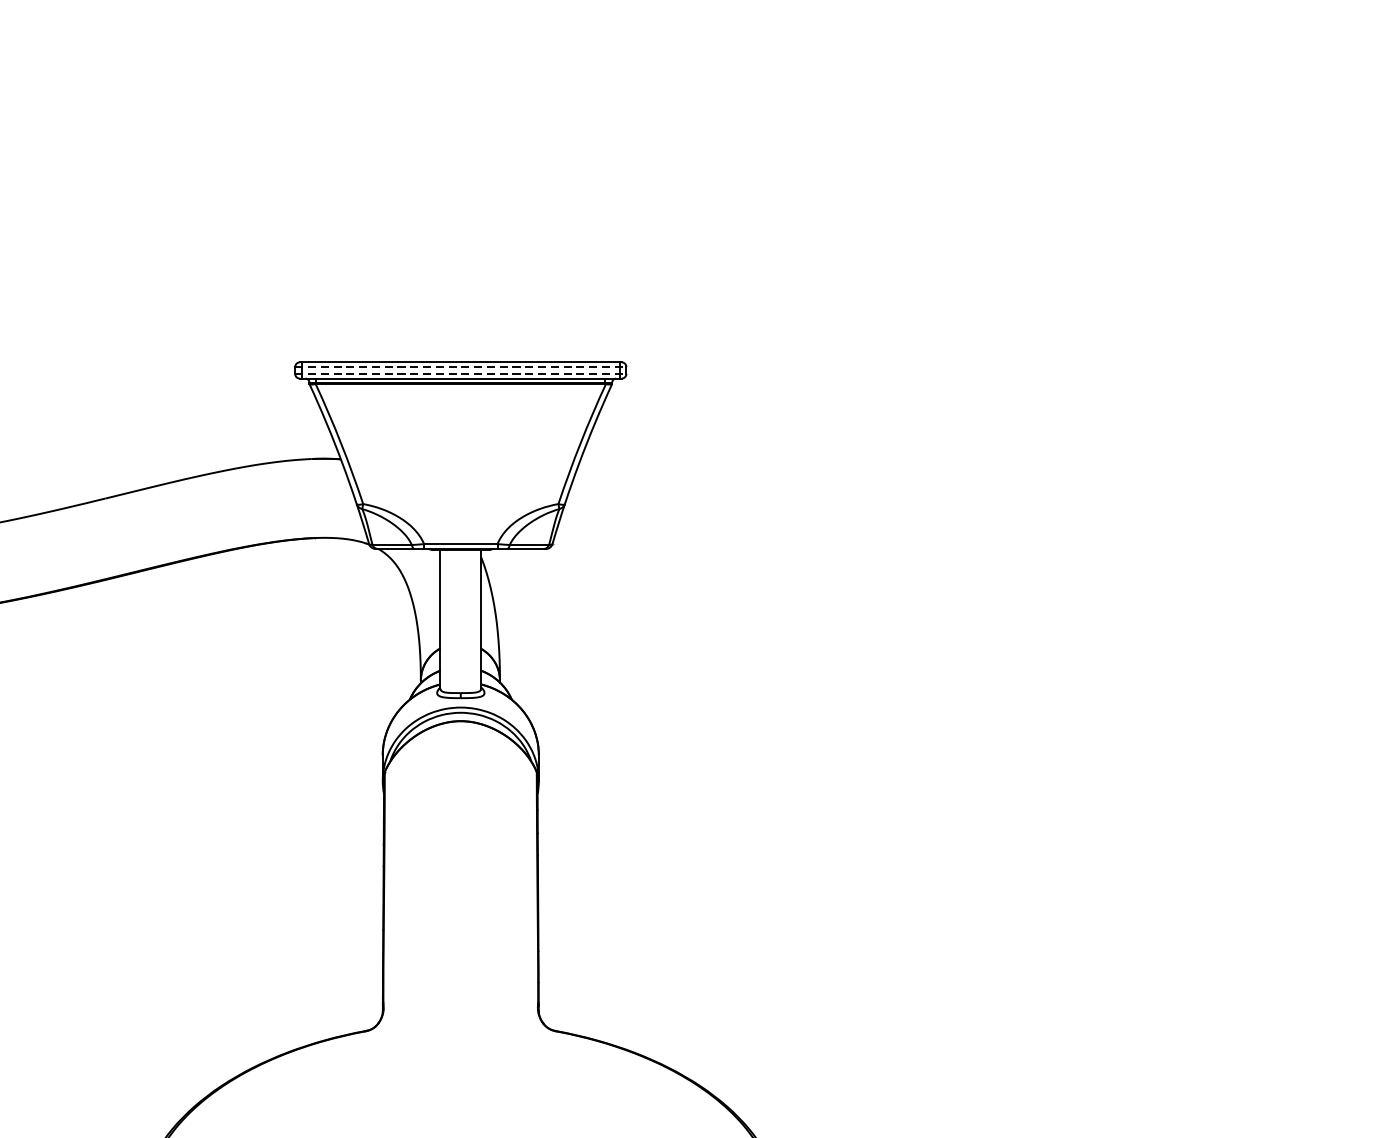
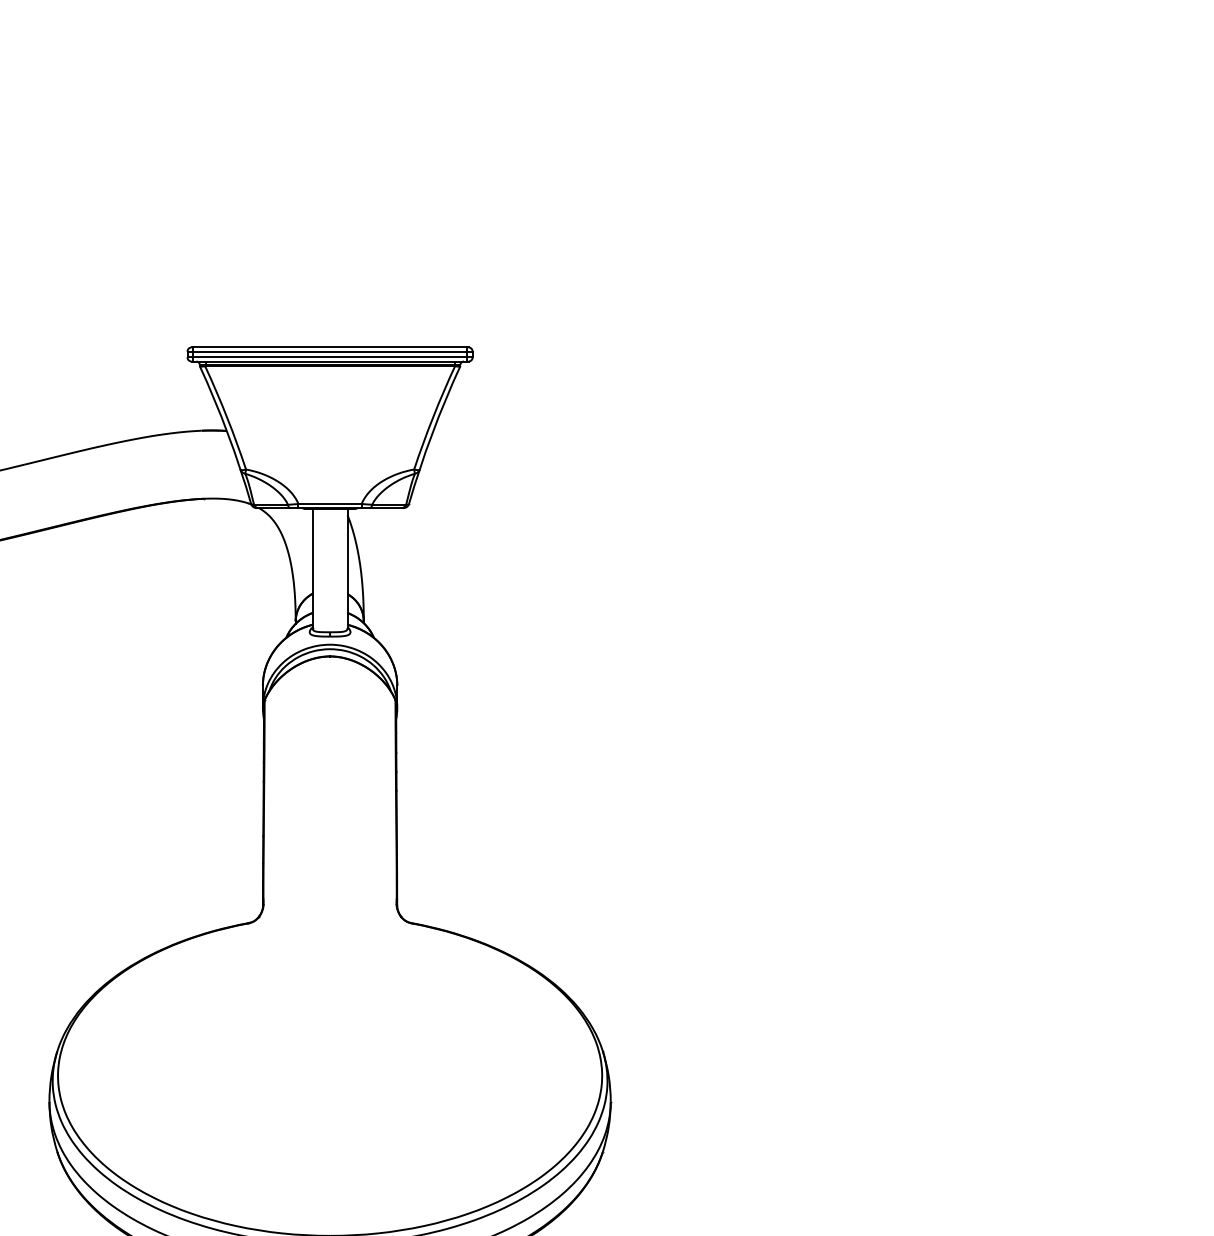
line: (461, 366) -> (330, 351), dashed -> solid
line: (461, 373) -> (330, 357), dashed -> solid

